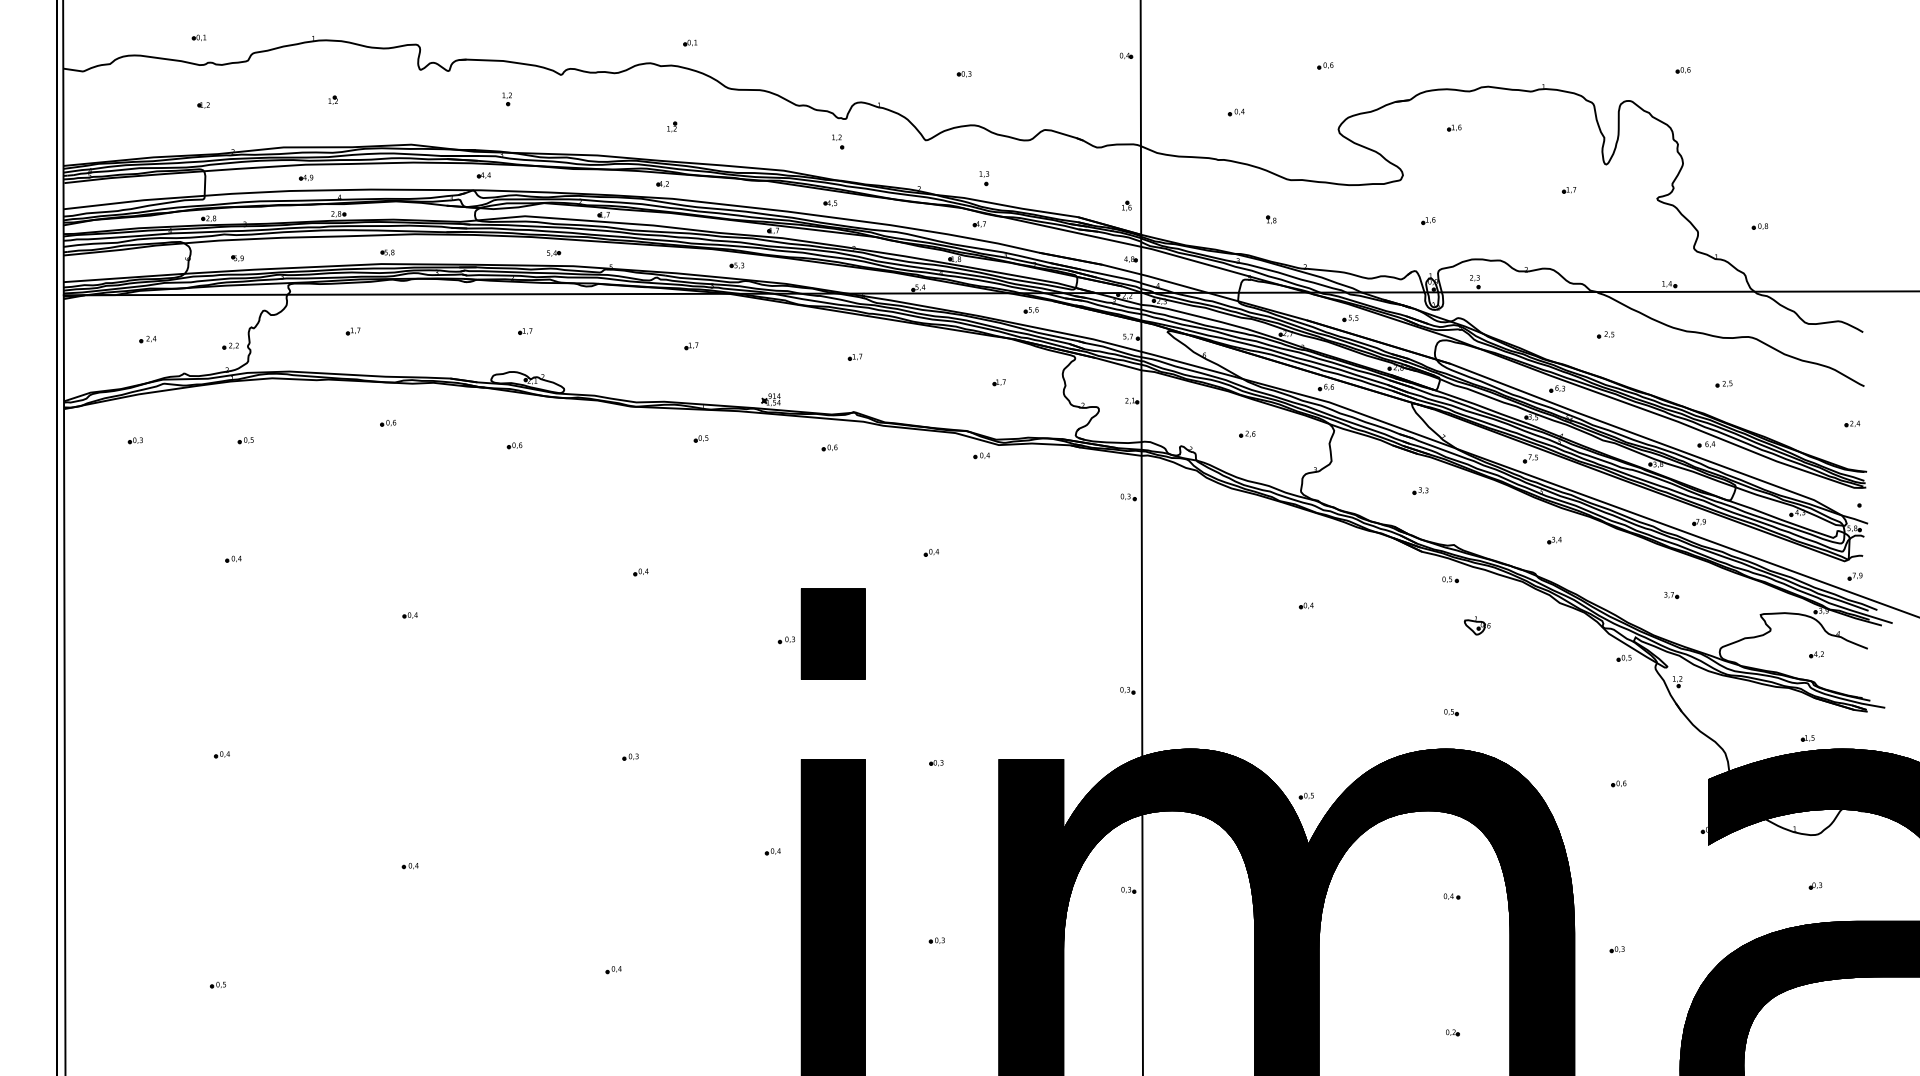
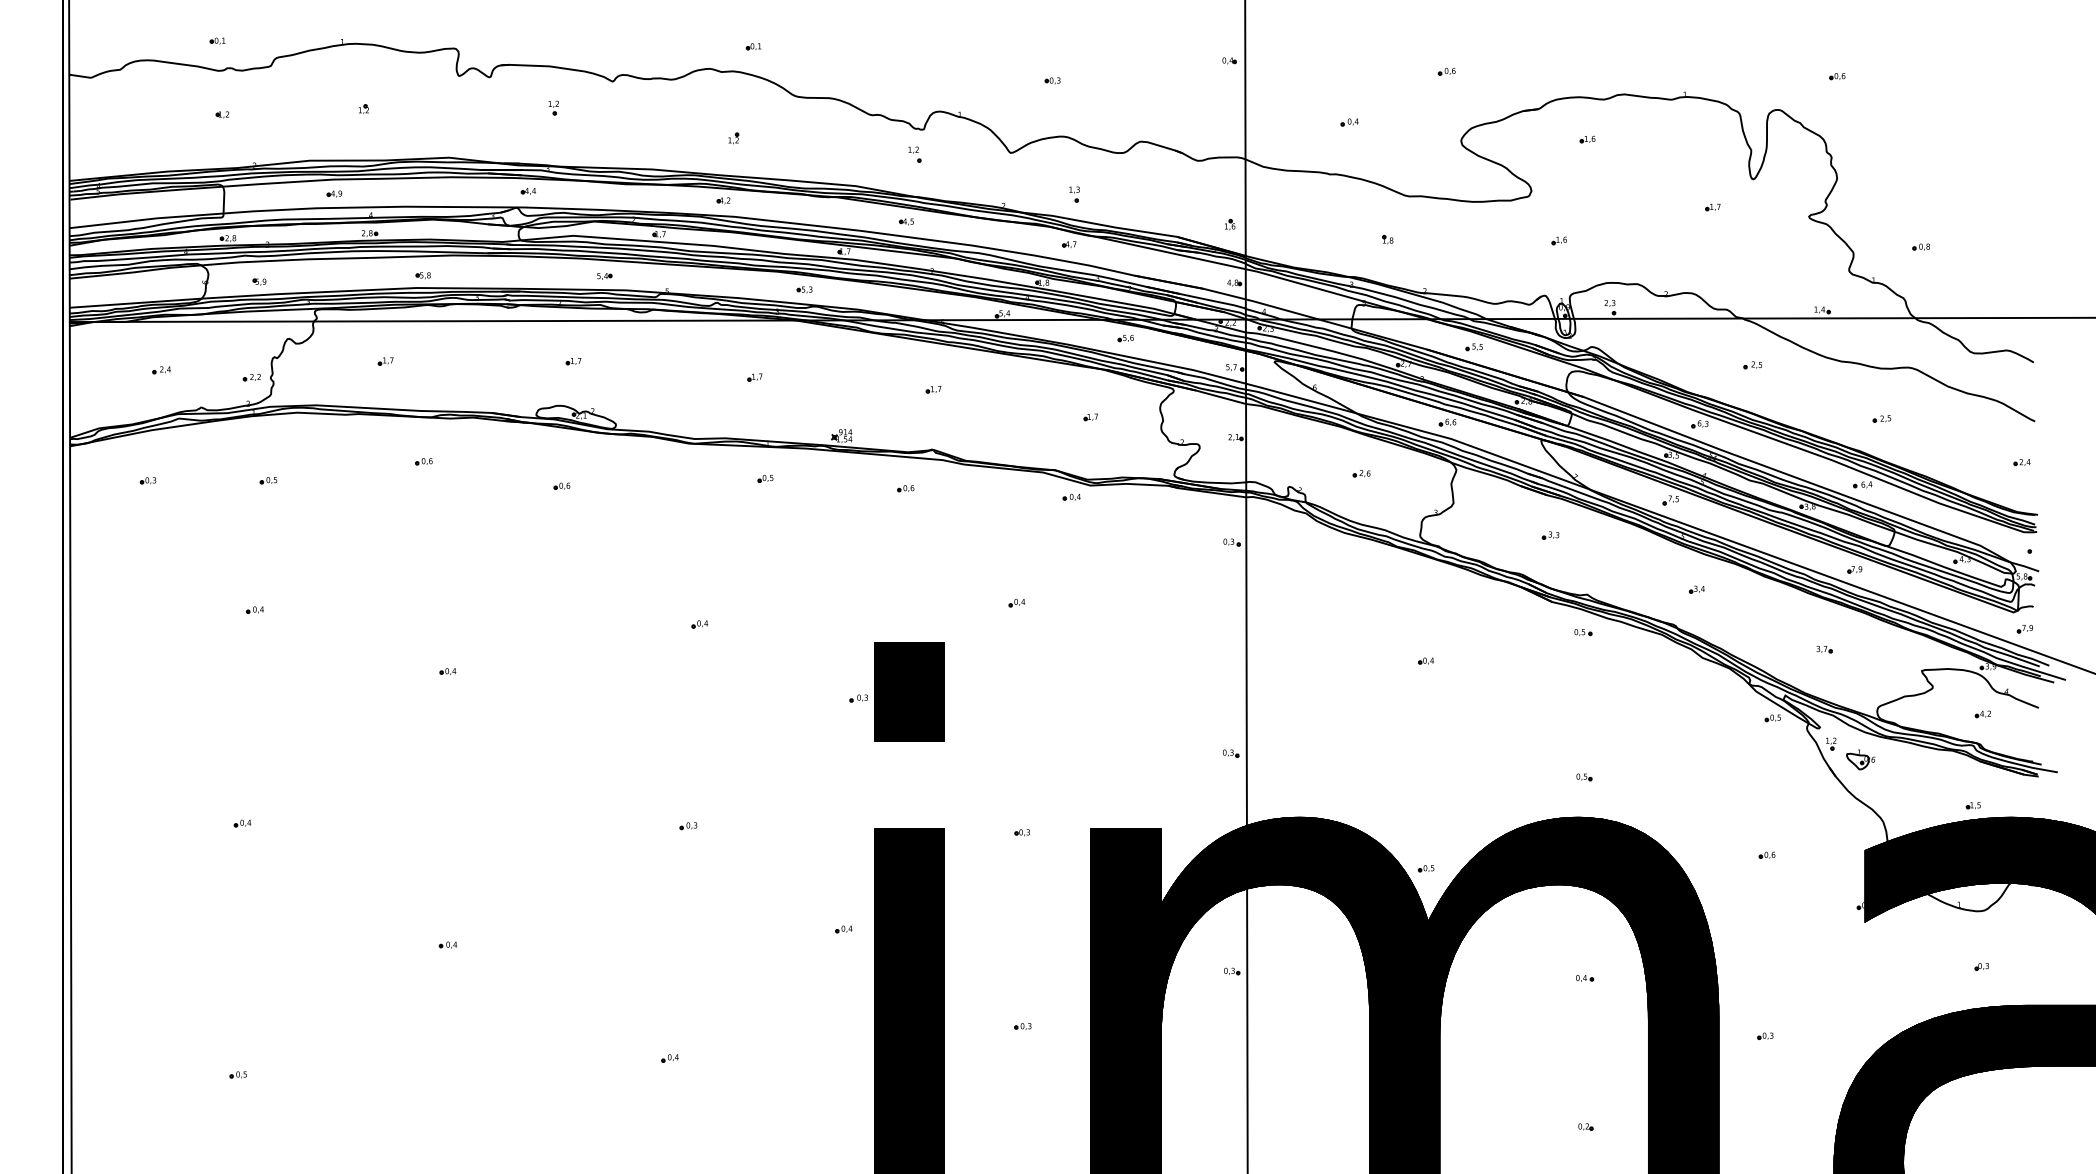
part: (1477, 625) -> (1860, 759), moved

